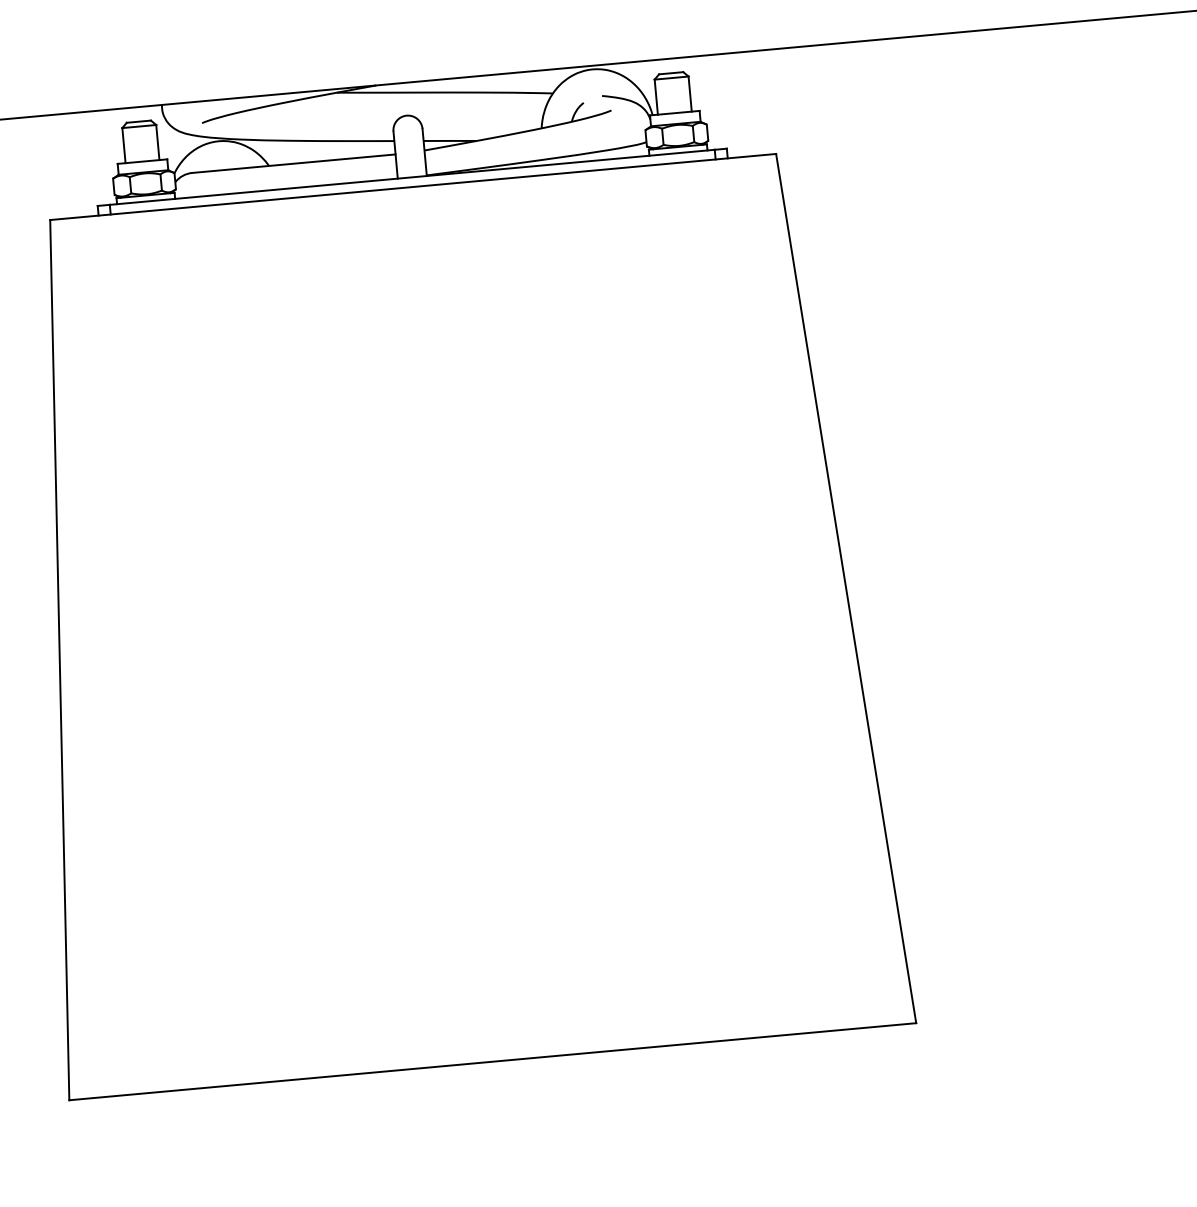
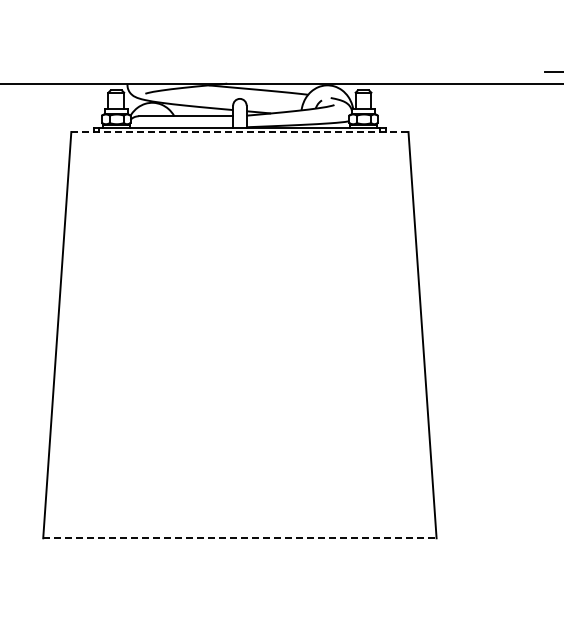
line: (412, 188) -> (239, 132), solid -> dashed
line: (491, 1062) -> (239, 538), solid -> dashed

